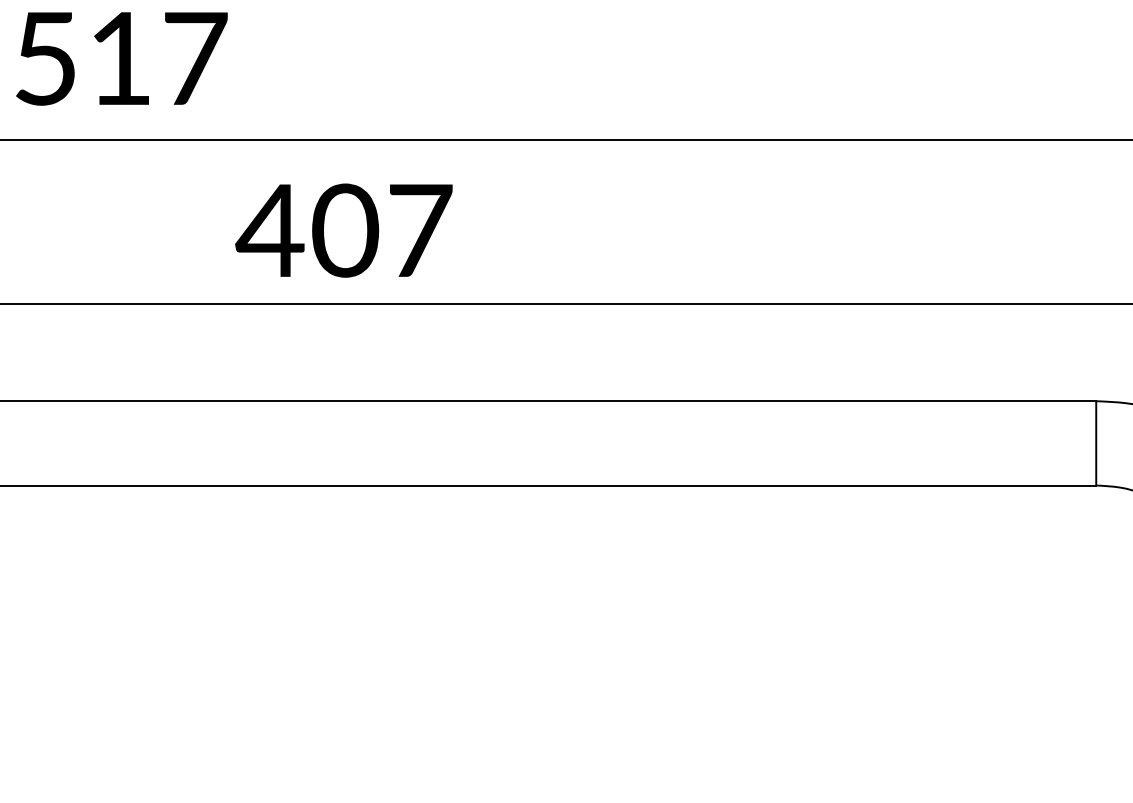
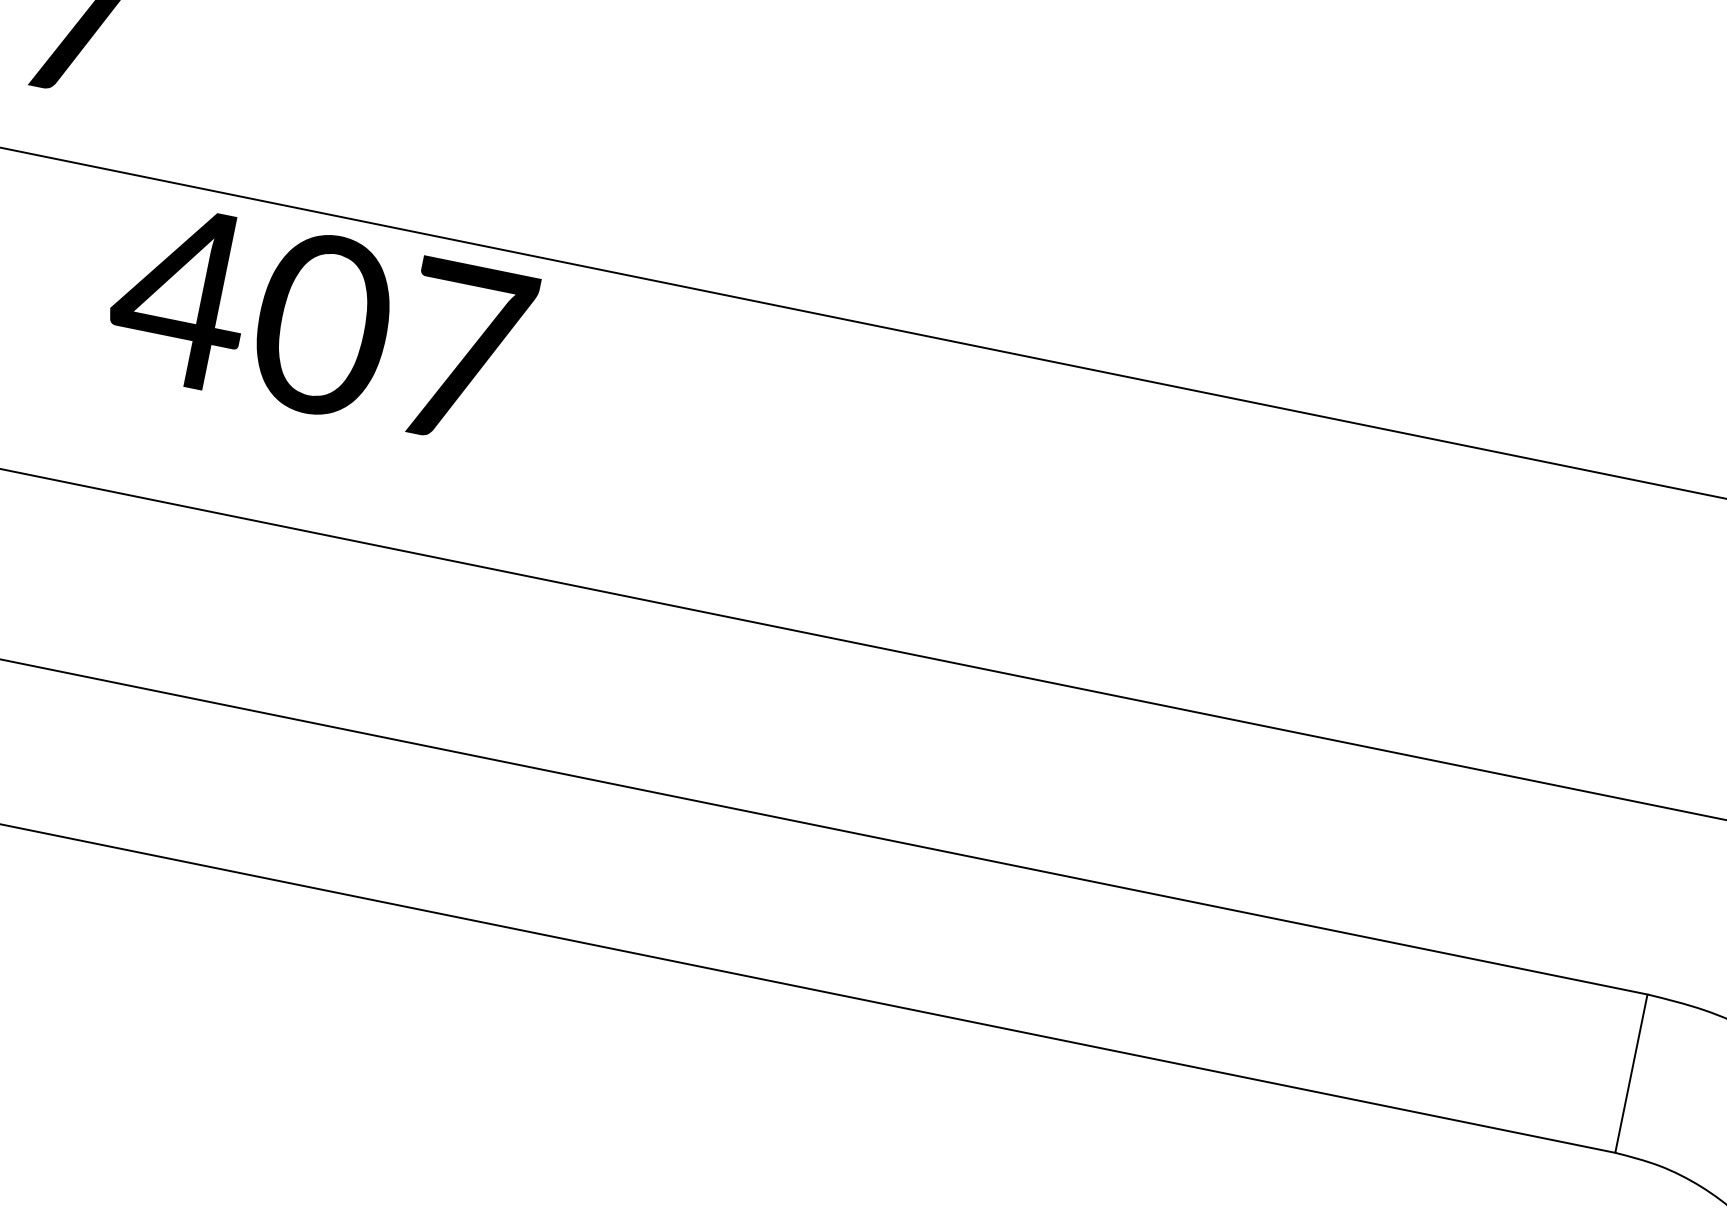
text: (343, 230) -> (319, 323), moved

